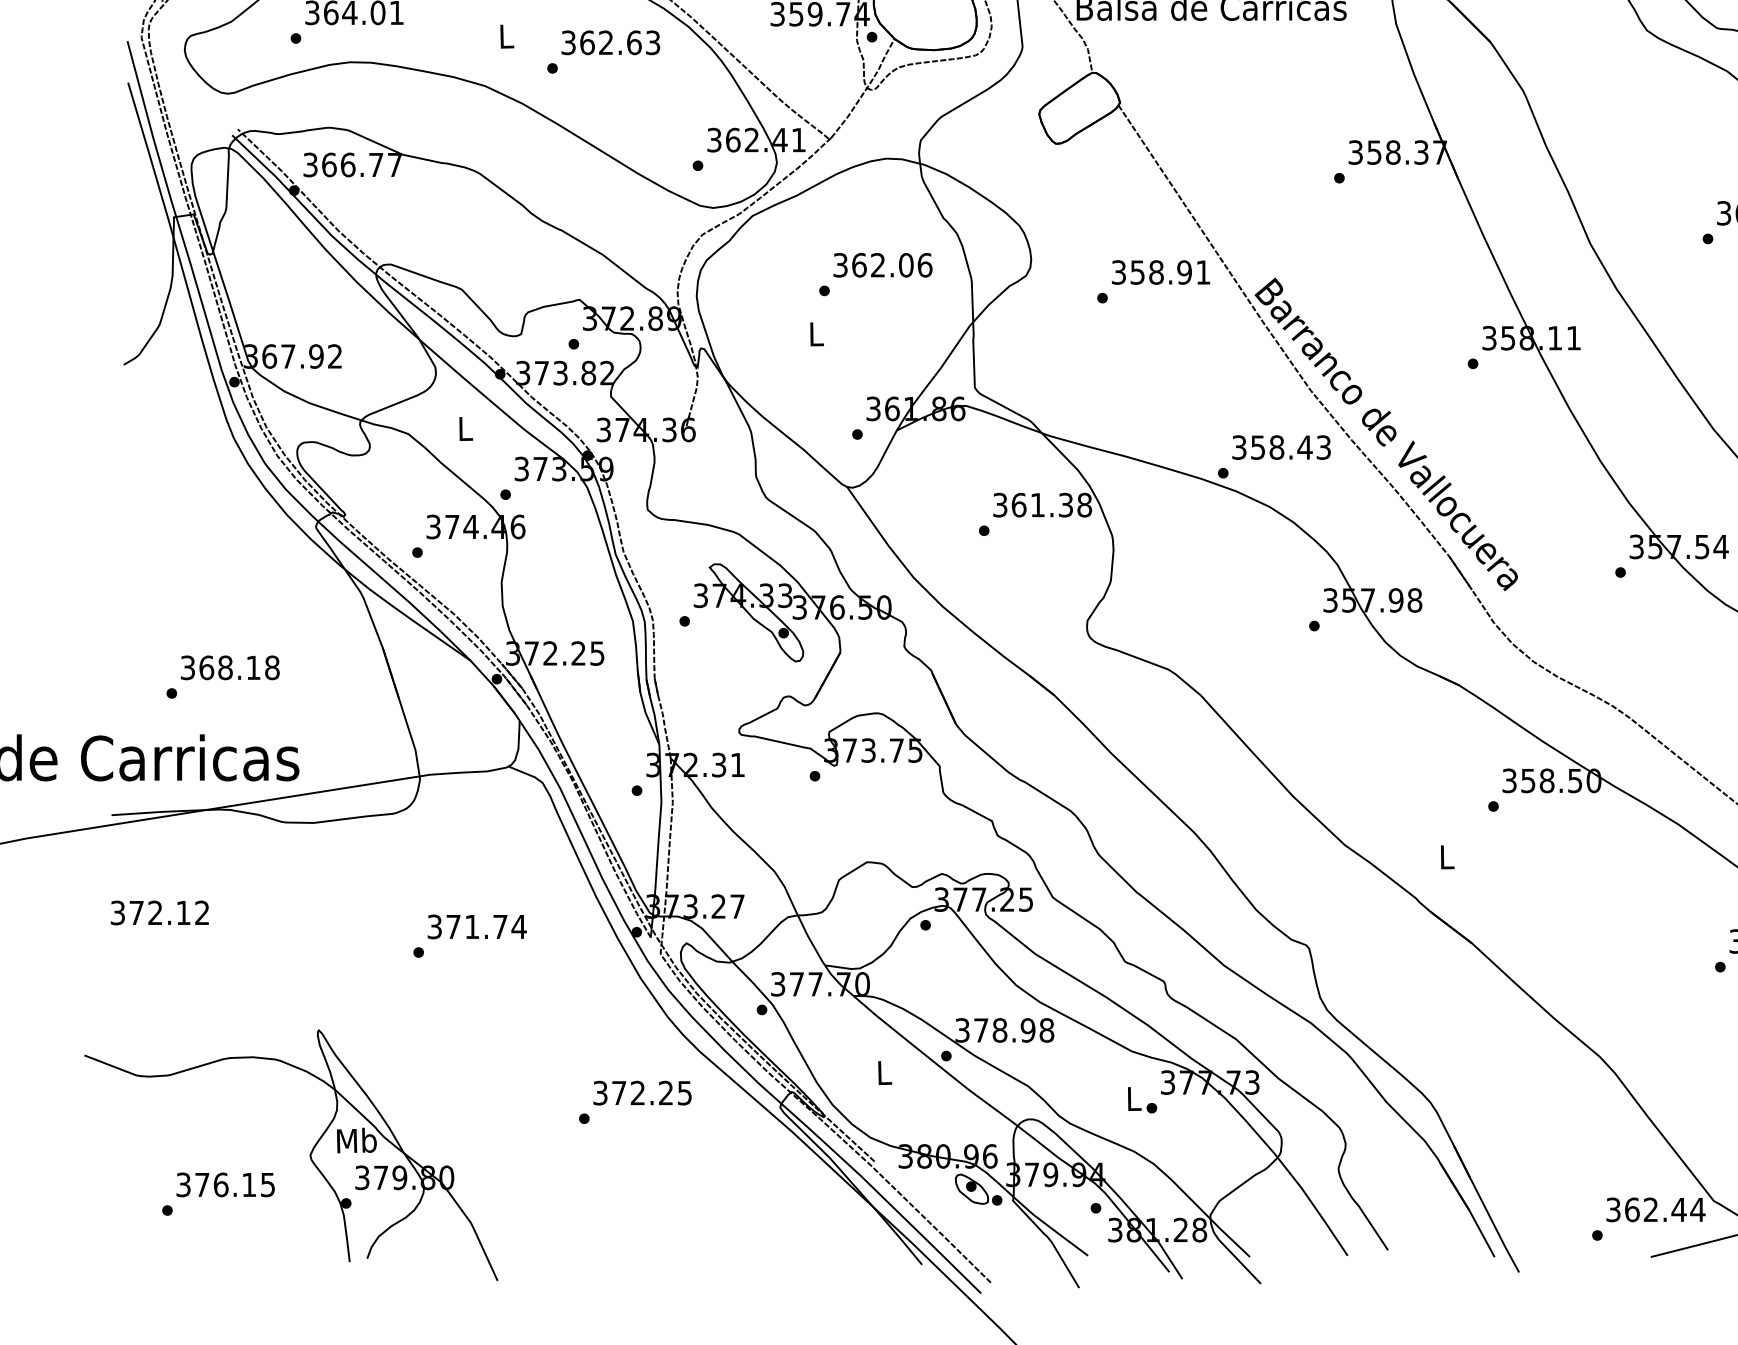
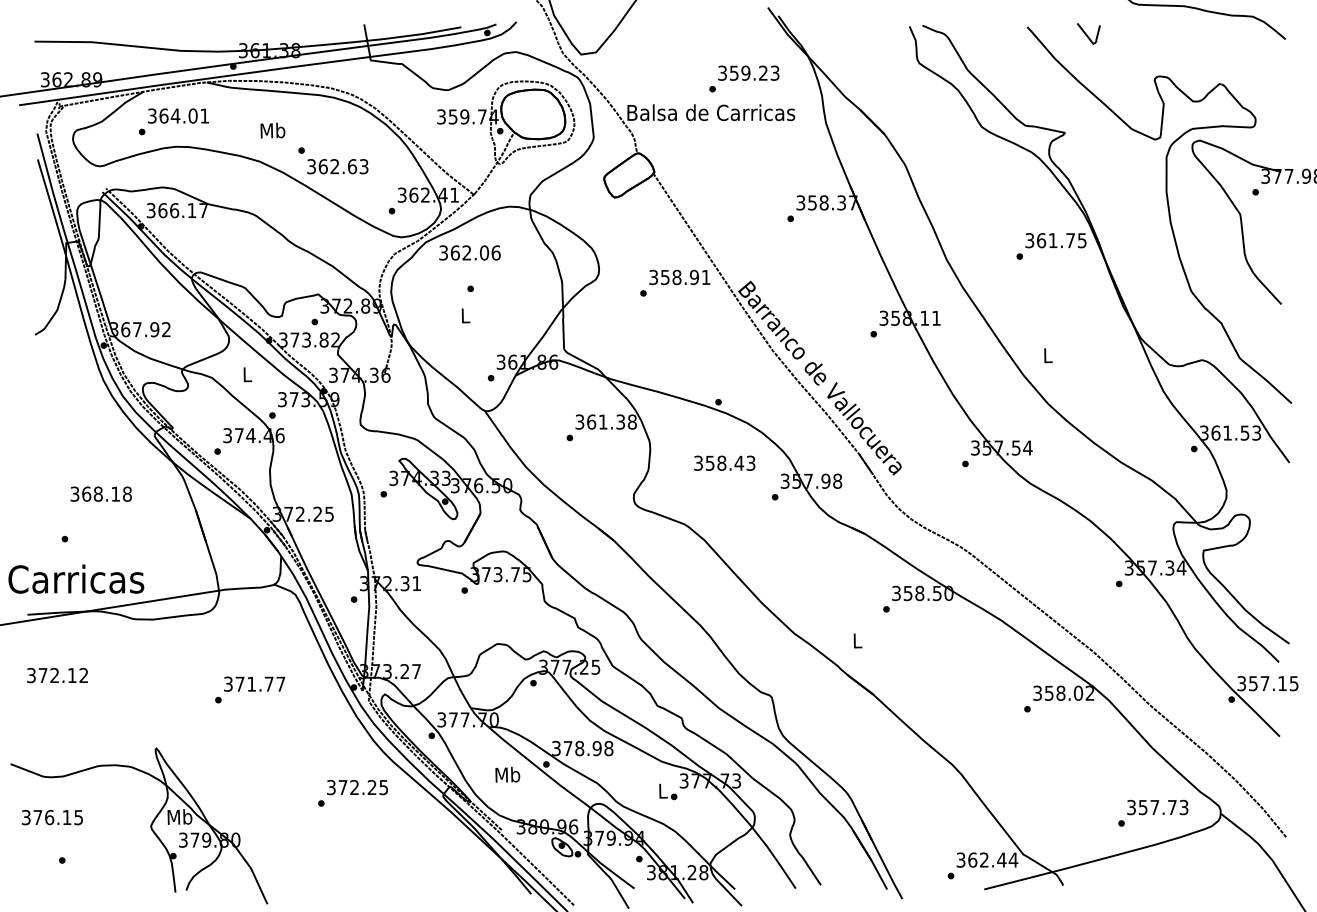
text: (505, 36) -> (272, 130), L -> Mb
text: (610, 42) -> (337, 166), moved
text: (375, 164) -> (191, 210), 366.77 -> 366.17
text: (882, 264) -> (469, 252), moved
text: (1281, 446) -> (724, 462), moved
text: (229, 666) -> (100, 493), moved
text: (518, 925) -> (280, 683), 371.74 -> 371.77
text: (883, 1072) -> (507, 774), L -> Mb
text: (224, 1184) -> (51, 817), moved

